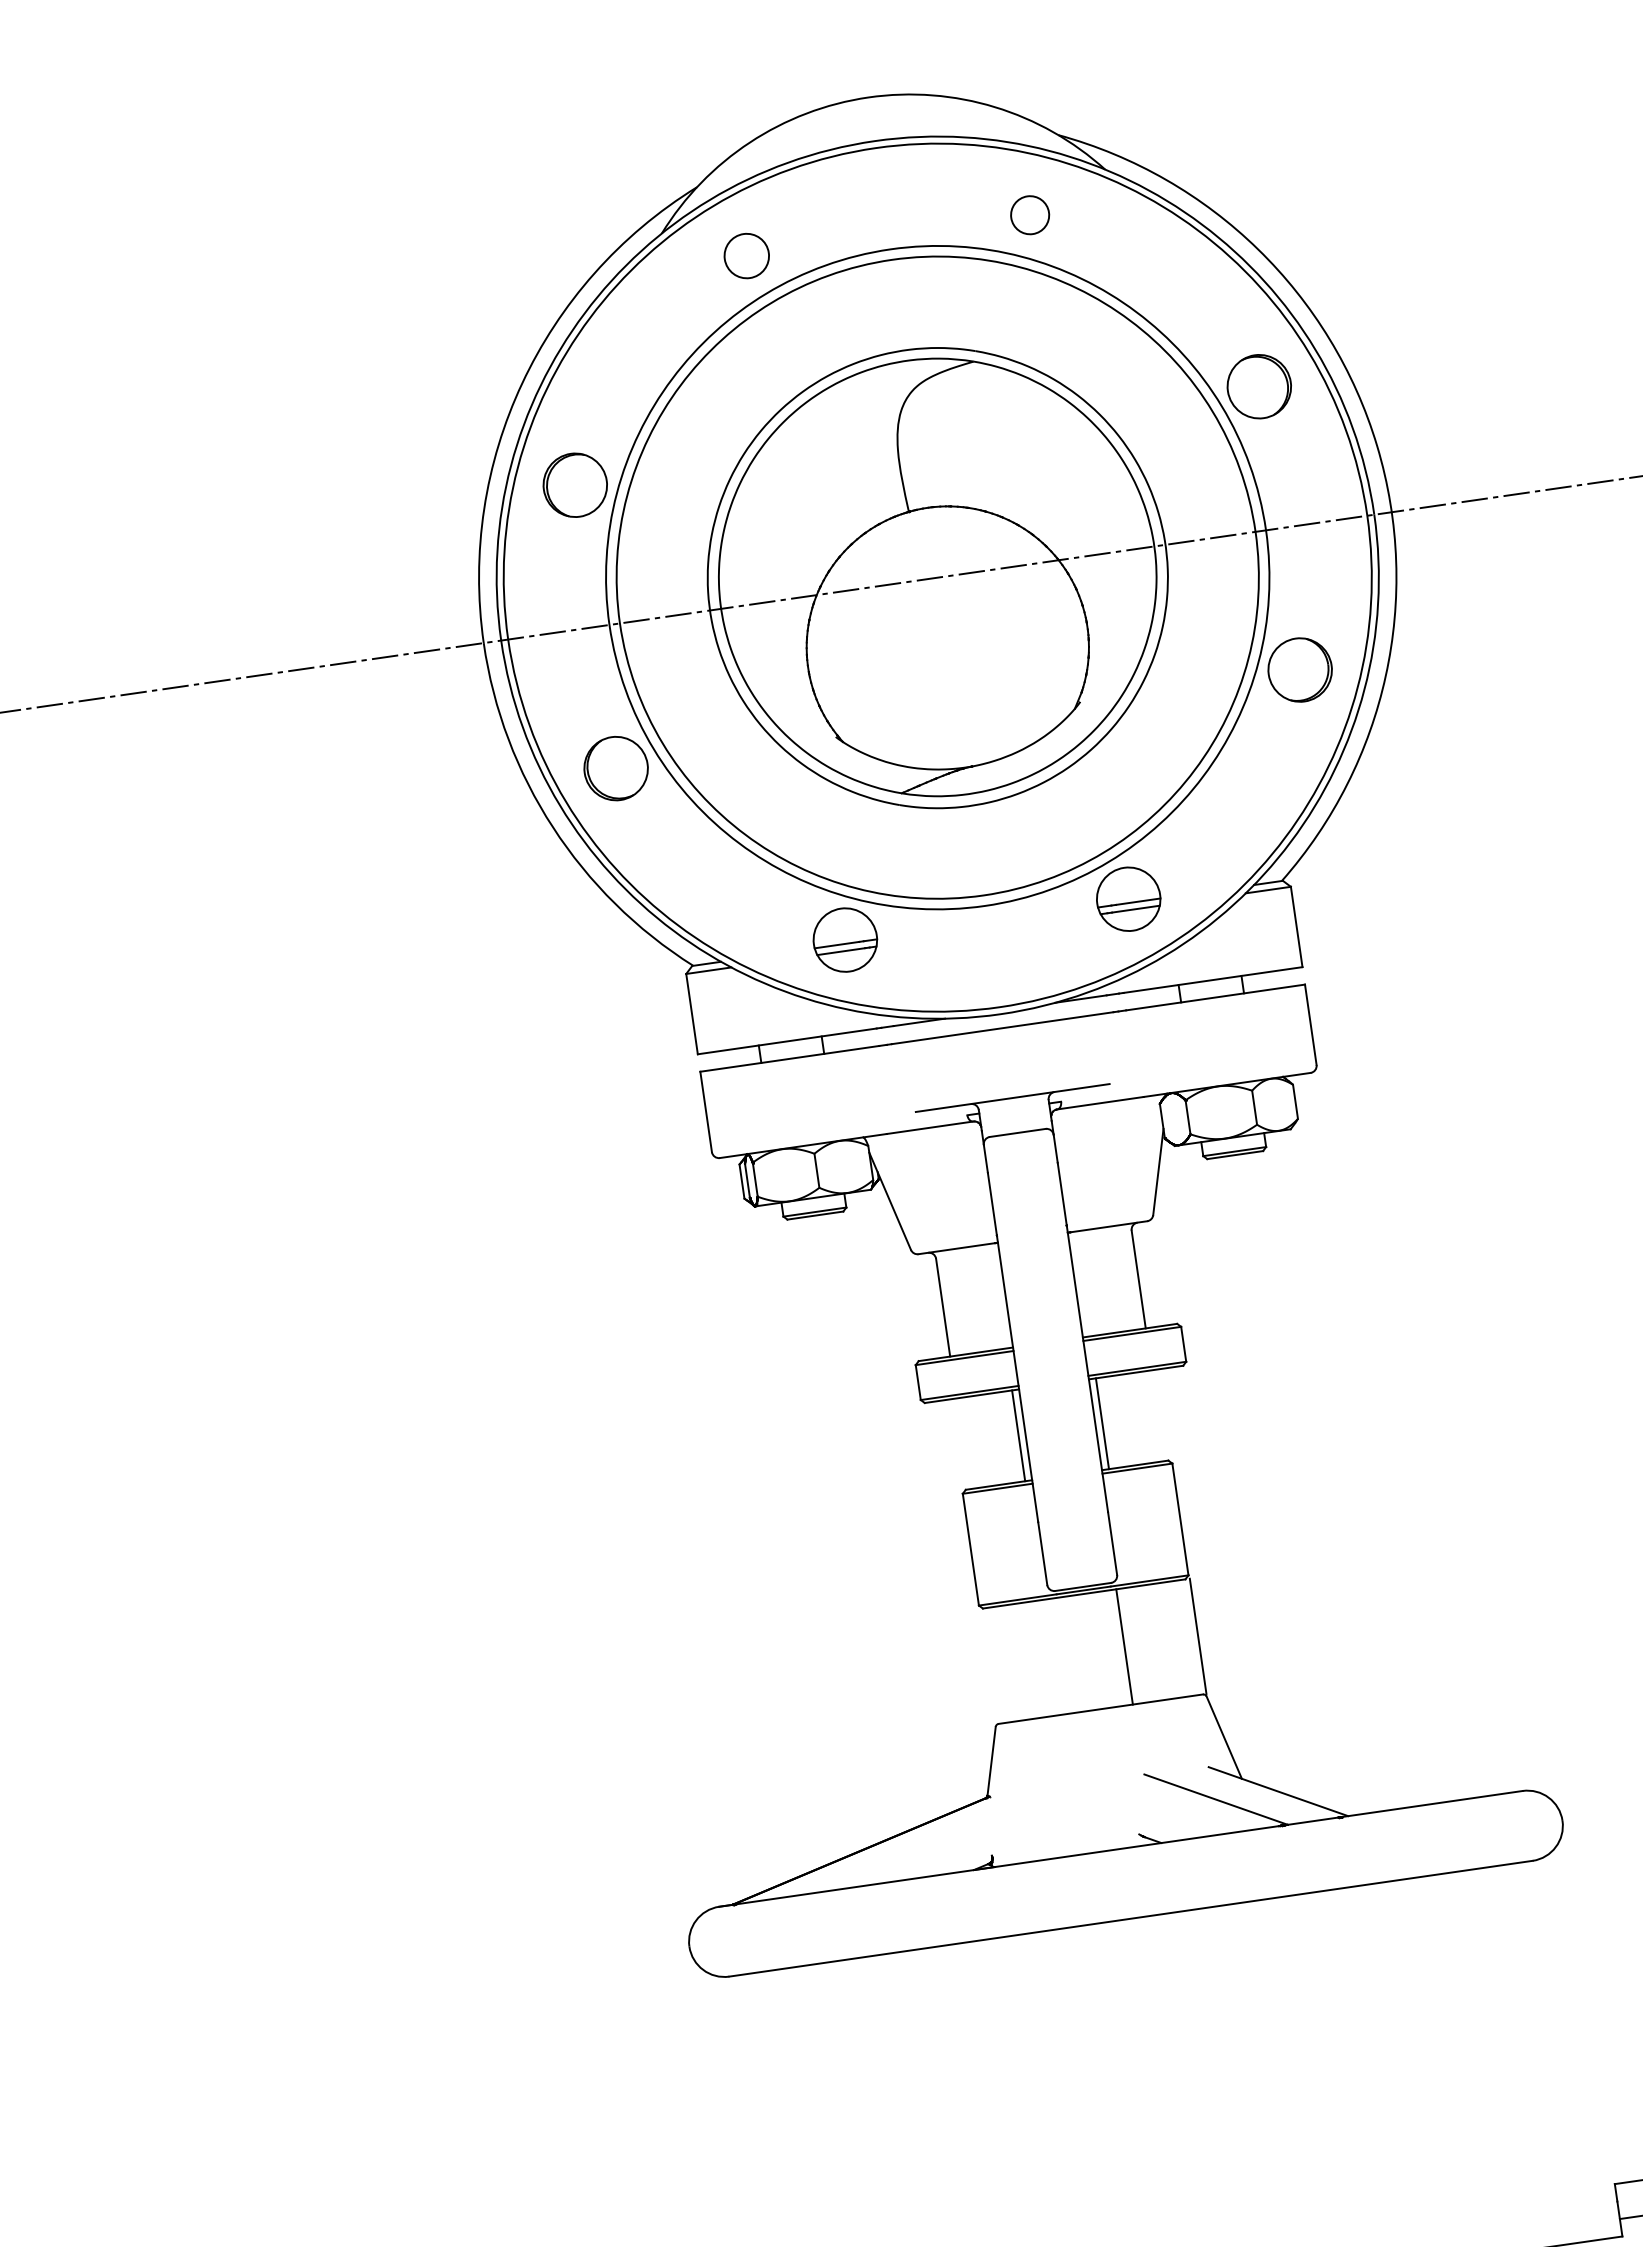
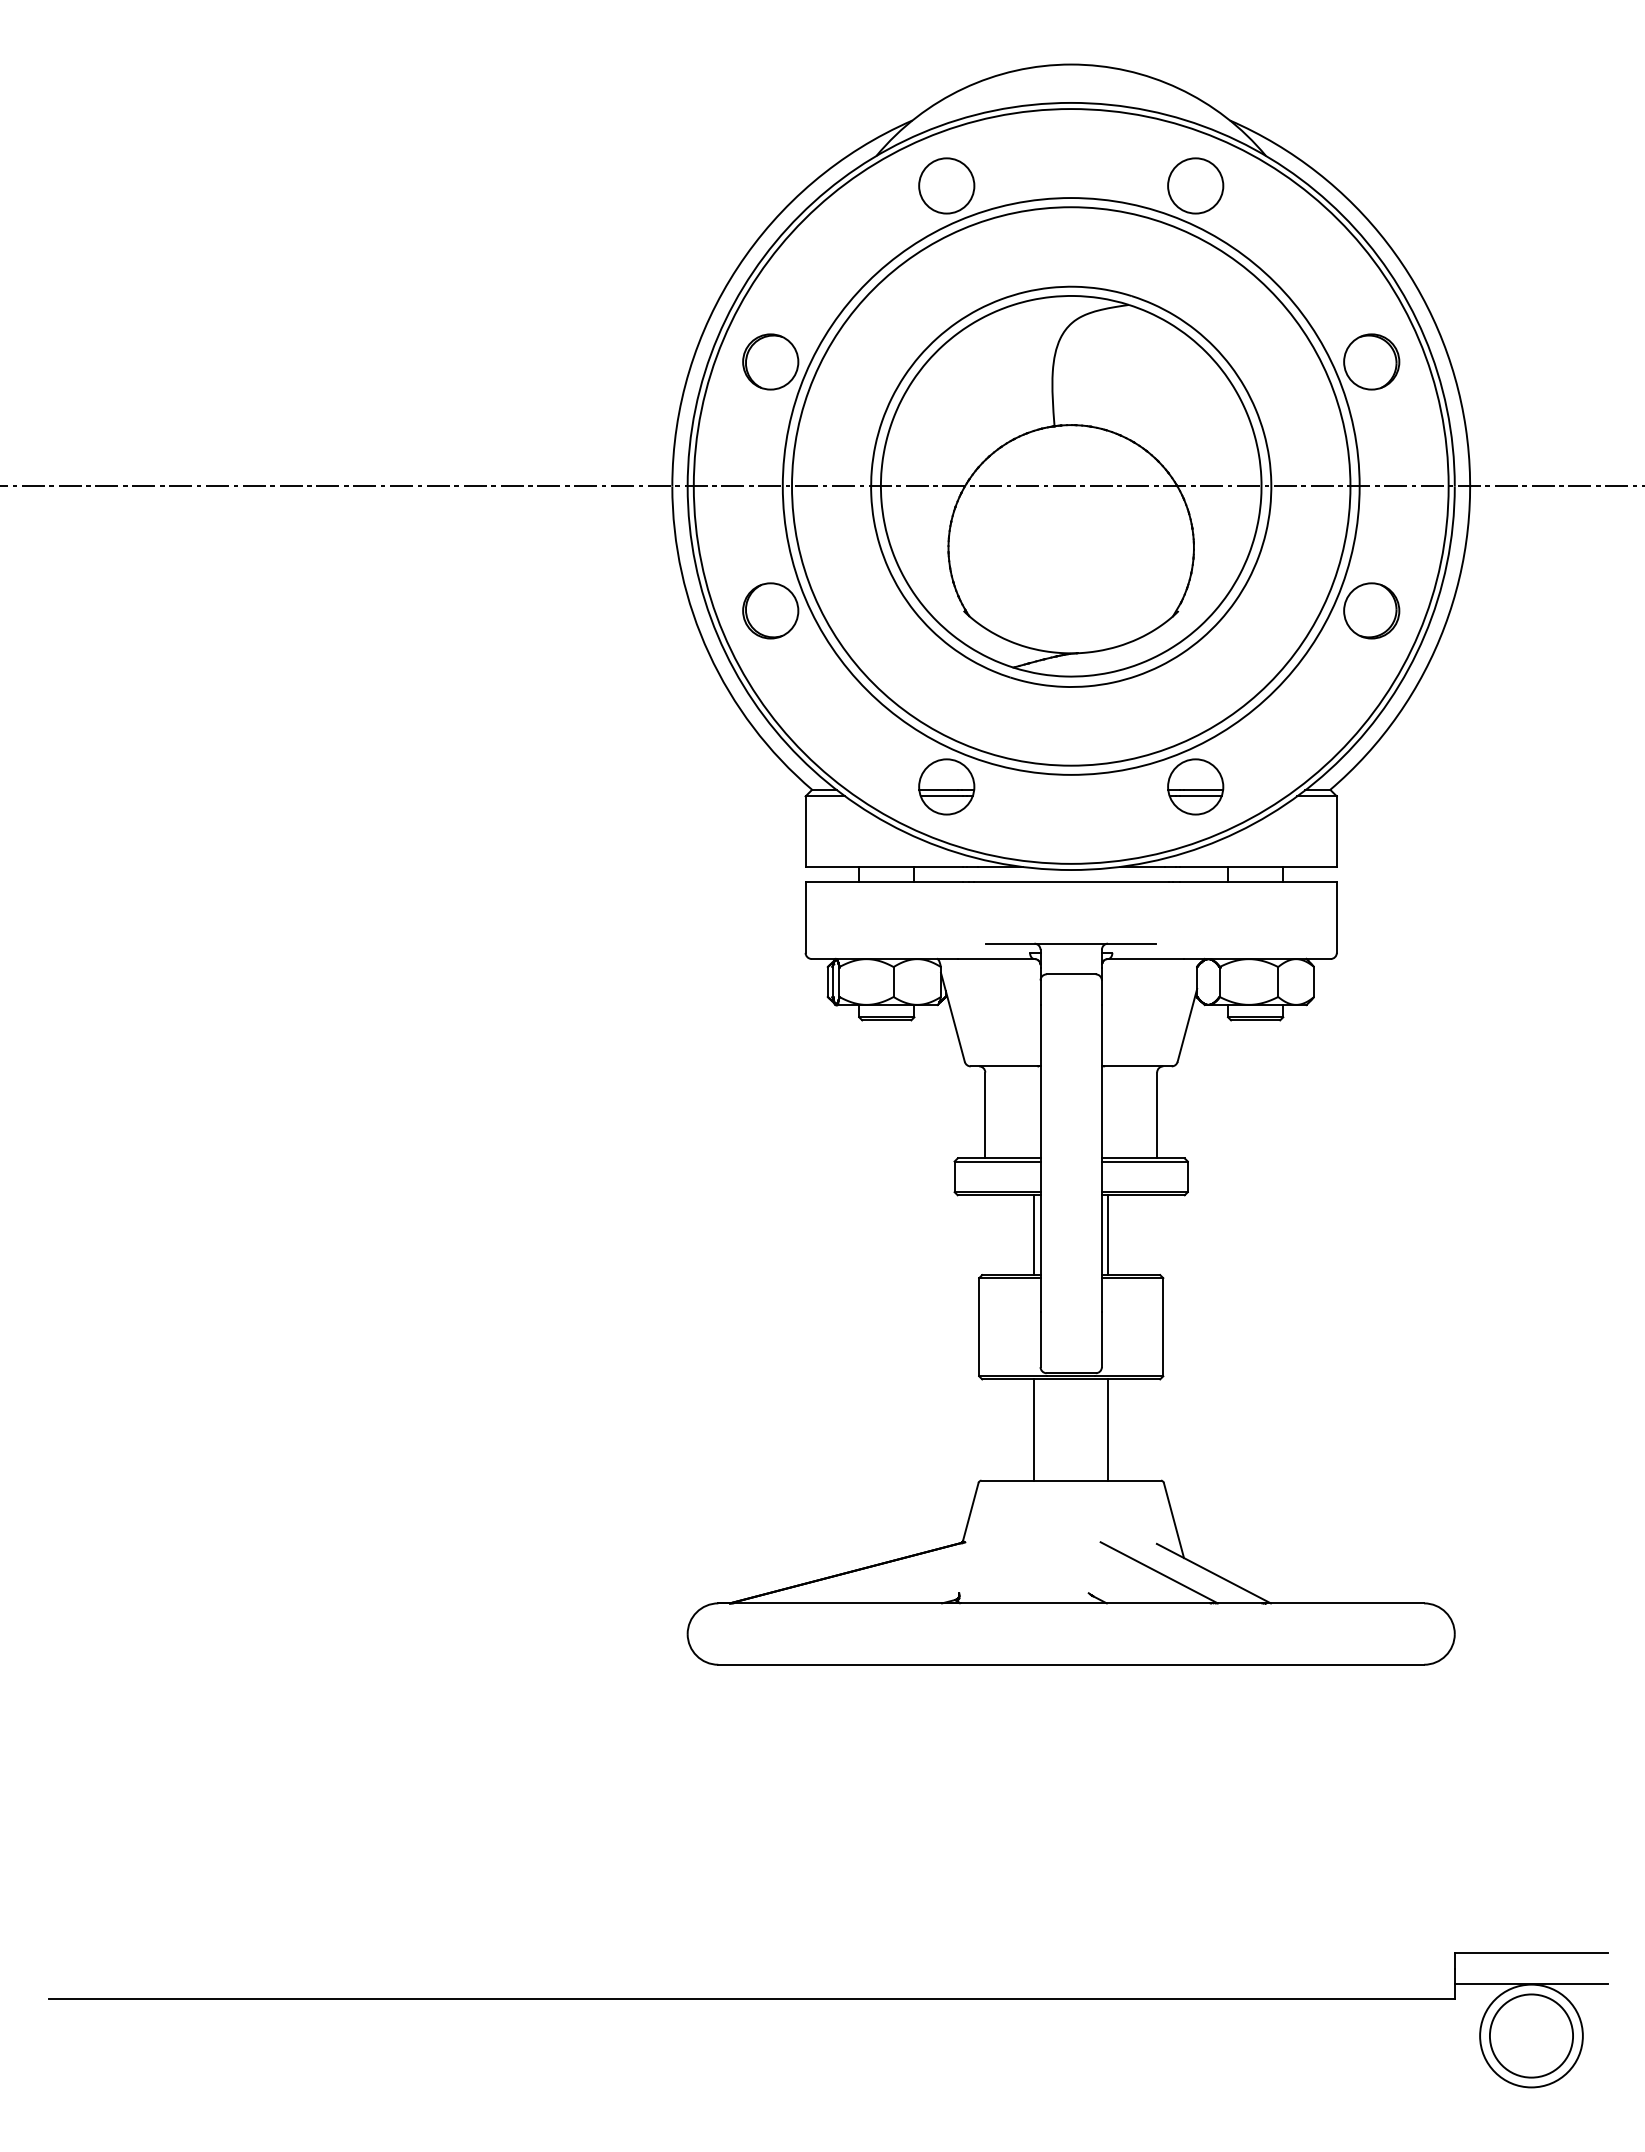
circle: (1029, 214) -> (1195, 185), size x1.67
circle: (746, 255) -> (946, 185), size x1.43
line: (1198, 1635) -> (1108, 1429), moved
line: (1124, 1646) -> (1034, 1429), moved

